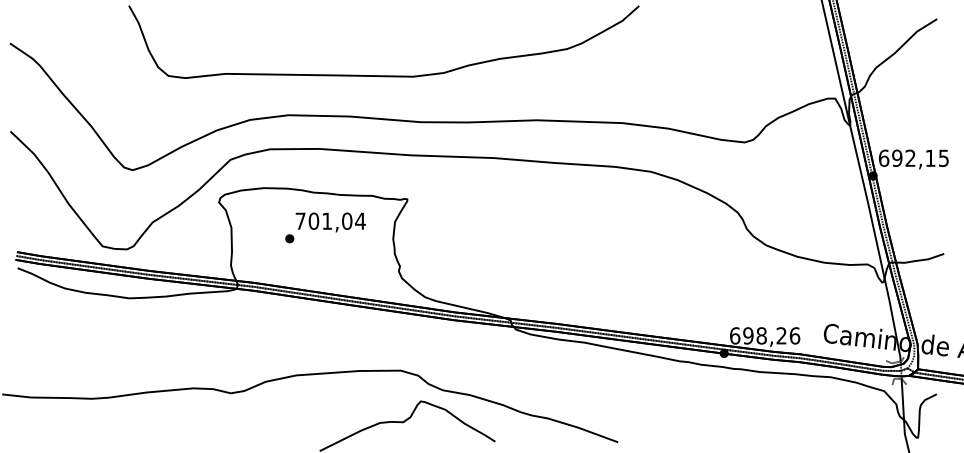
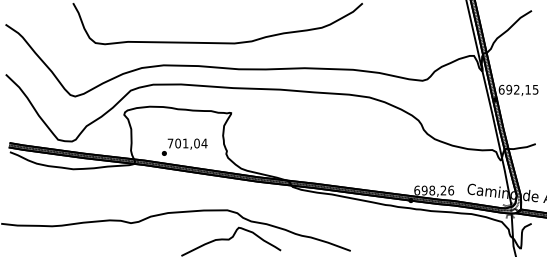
text: (325, 226) -> (184, 146), moved

